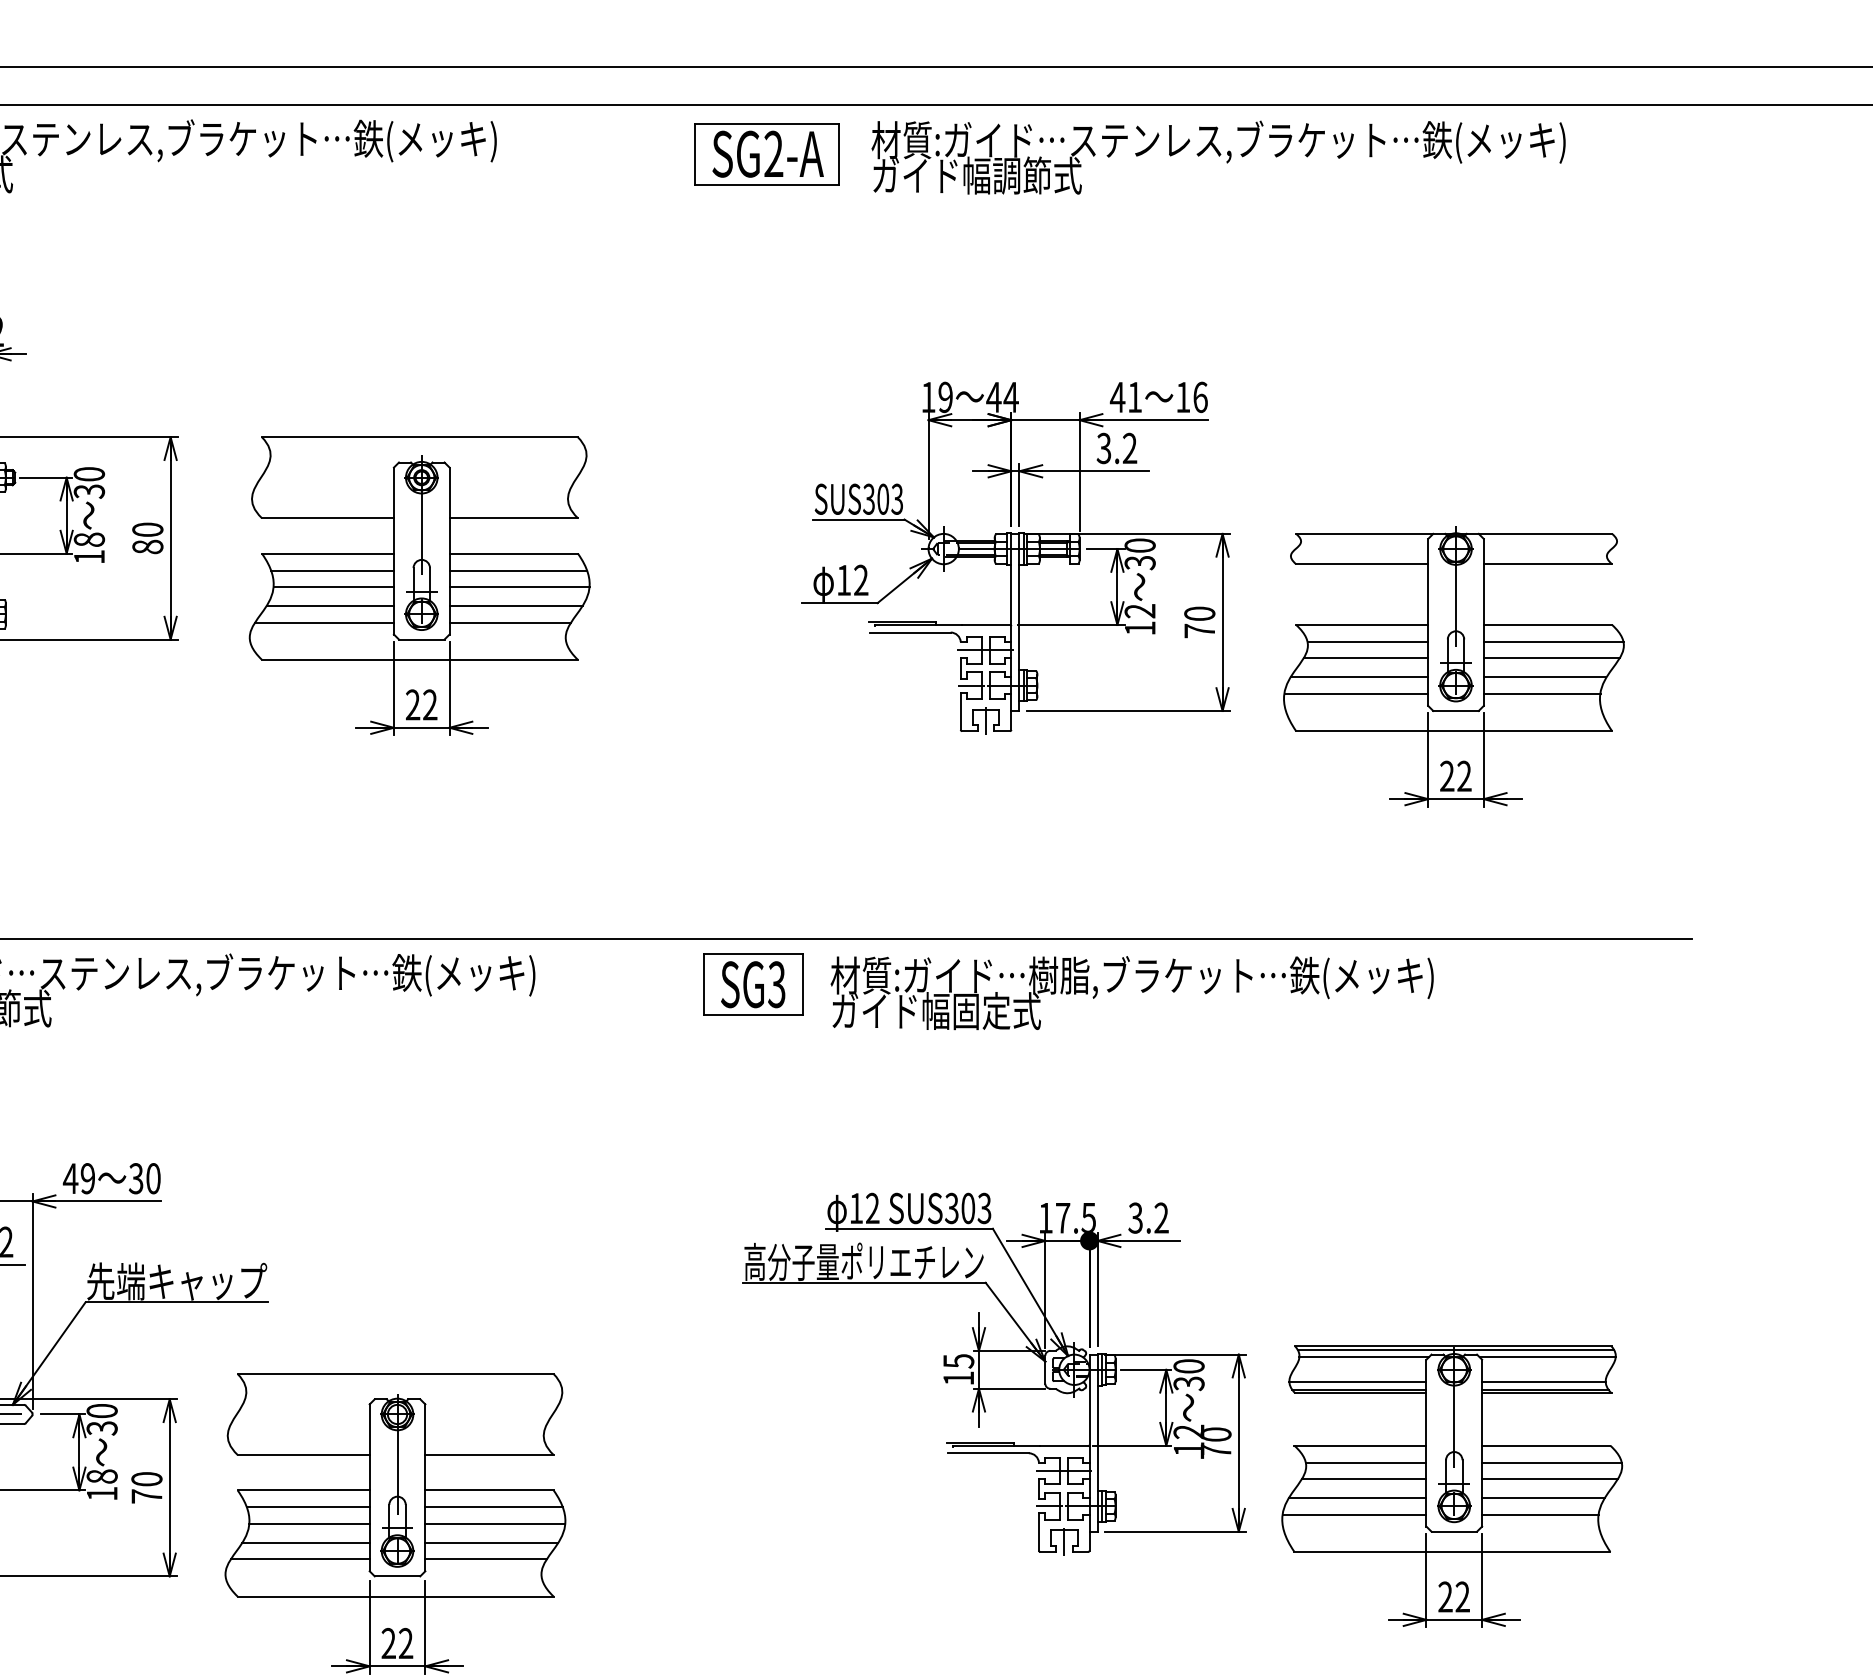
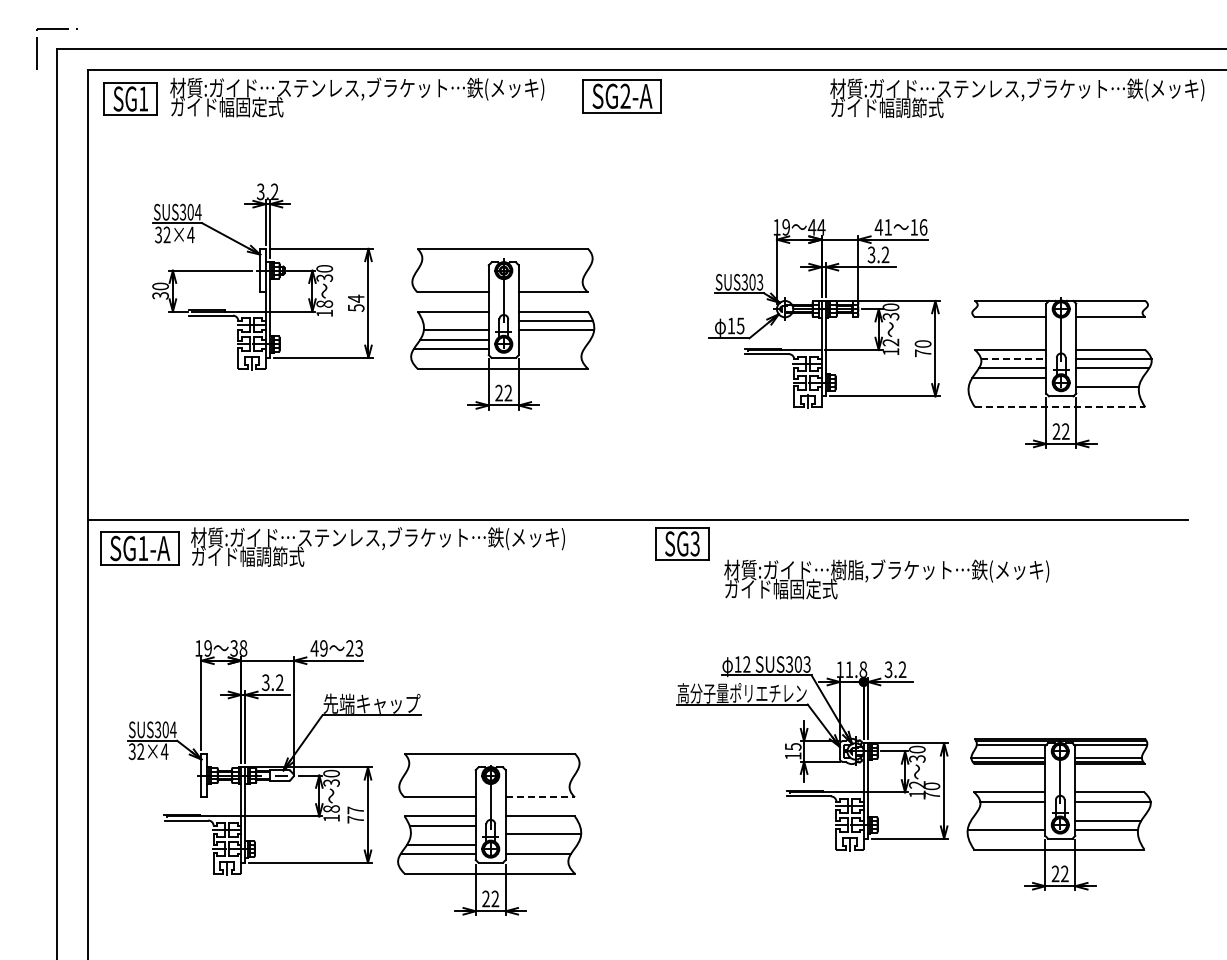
part: (766, 154) -> (621, 96), moved
text: (1219, 156) -> (1017, 97), moved
text: (146, 536) -> (355, 302), 80 -> 54
line: (332, 570) -> (455, 320), removed
text: (860, 579) -> (740, 325), 12 -> 15
line: (515, 605) -> (554, 339), removed
line: (510, 622) -> (551, 348), removed
line: (1369, 642) -> (1014, 359), solid -> dashed
line: (1545, 677) -> (1109, 378), removed
line: (1356, 694) -> (1007, 387), removed
line: (1454, 731) -> (1060, 407), solid -> dashed
text: (1131, 993) -> (886, 579), moved
text: (144, 1178) -> (354, 648), 30 -> 23
text: (1076, 1217) -> (856, 669), 17.5 -> 11.8
line: (489, 1455) -> (540, 797), solid -> dashed
text: (146, 1479) -> (355, 810), 70 -> 77
line: (1363, 1479) -> (1011, 810), removed
line: (1549, 1479) -> (1111, 810), removed
line: (1358, 1497) -> (1008, 820), removed
line: (493, 1507) -> (542, 825), removed
line: (307, 1523) -> (442, 834), removed
line: (491, 1542) -> (541, 844), removed

